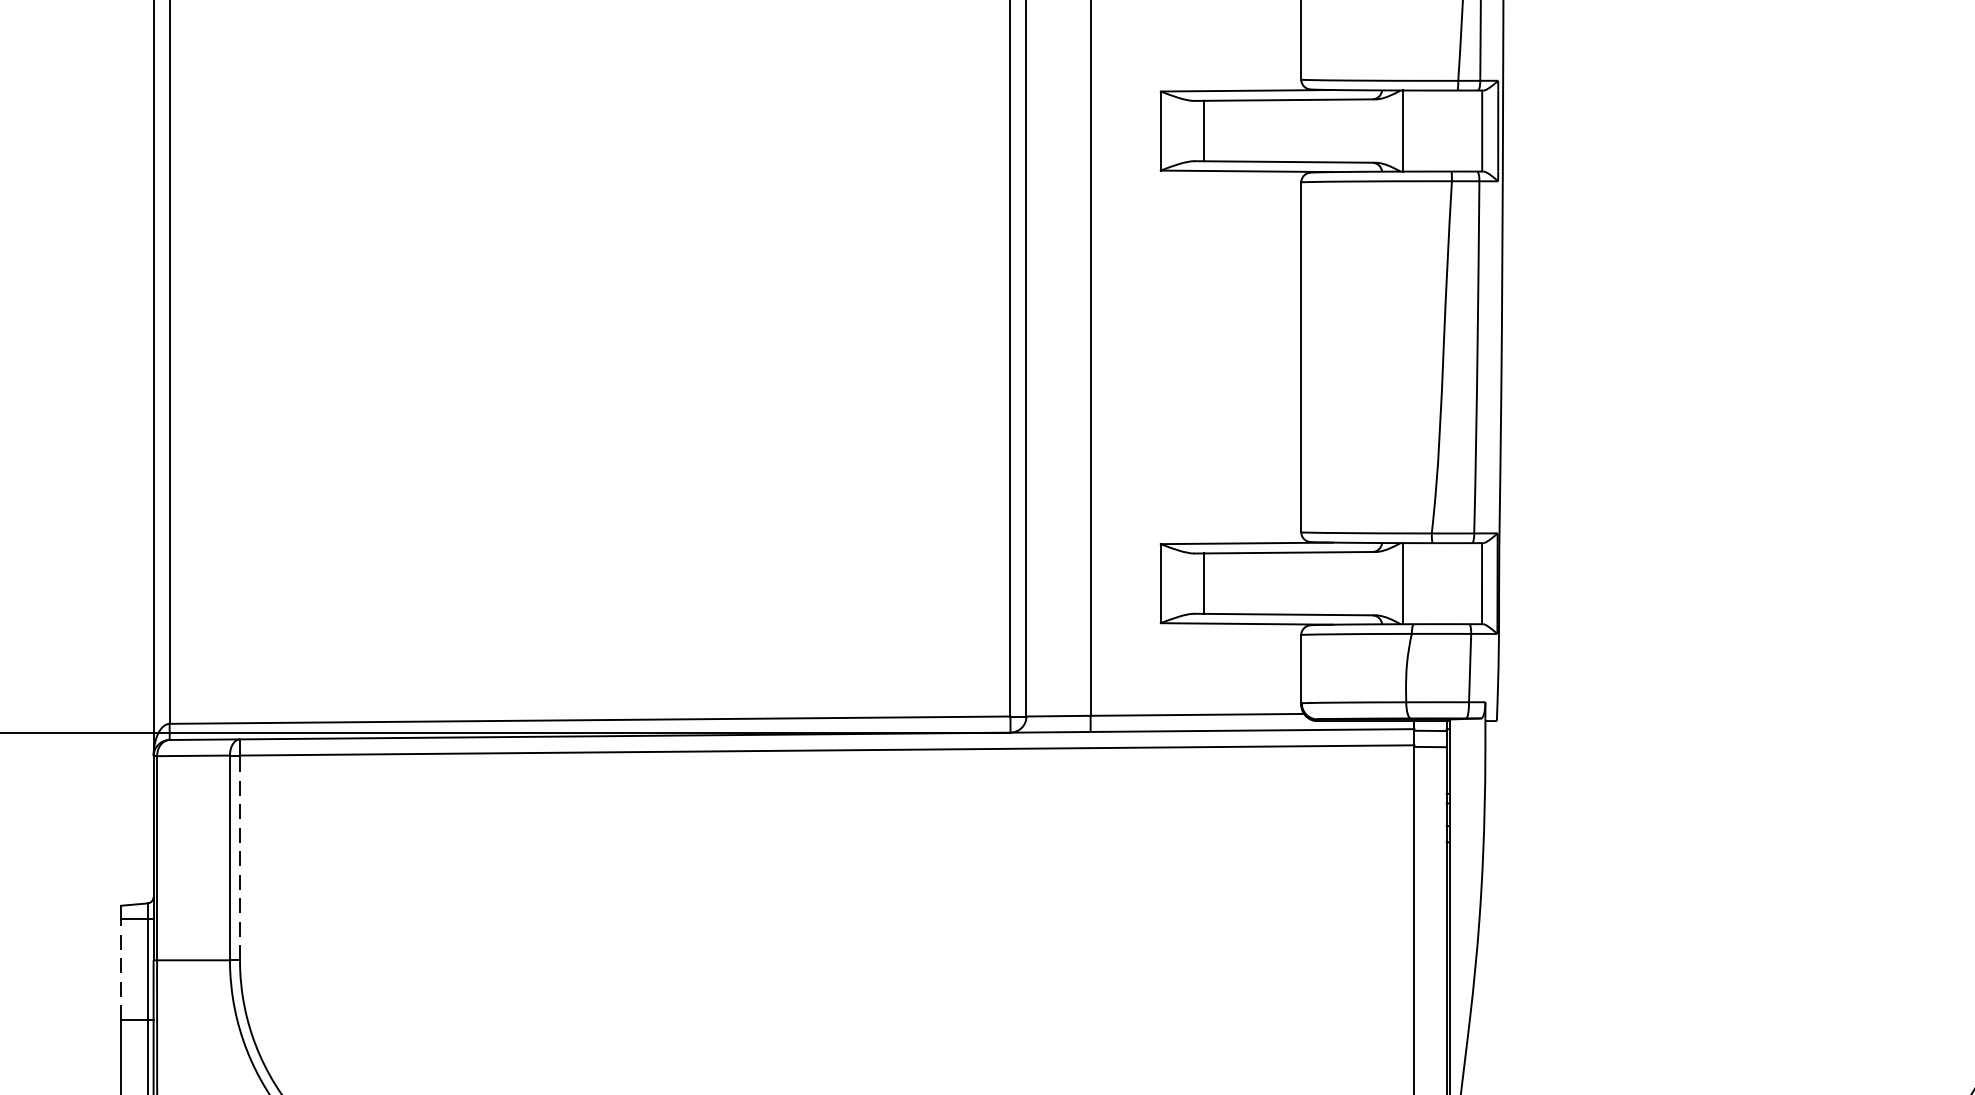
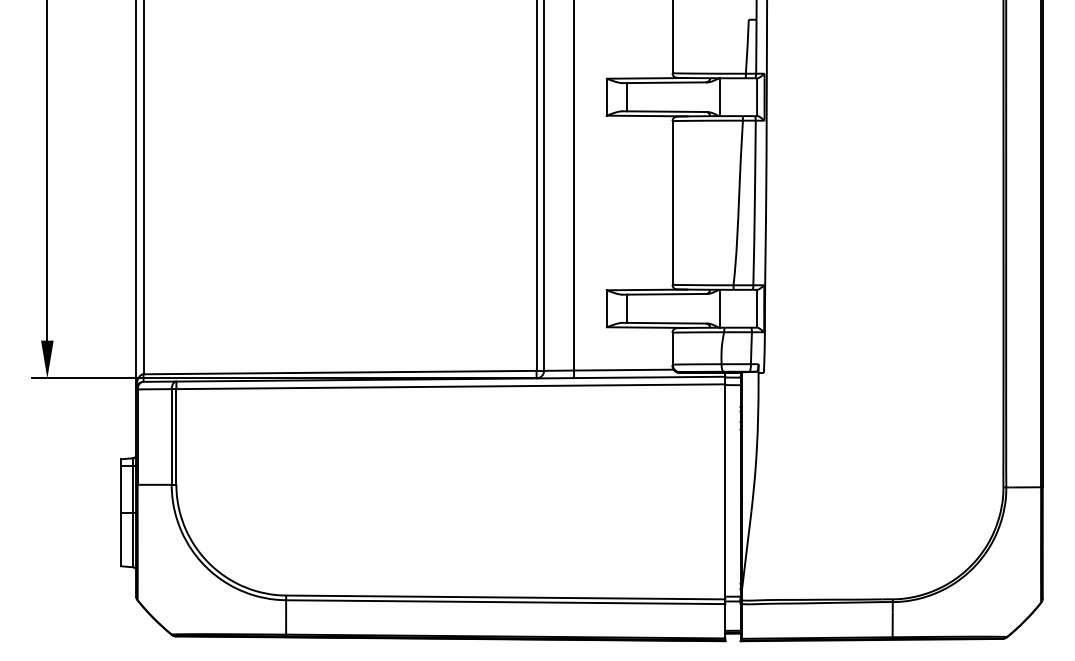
line: (240, 856) -> (176, 436), dashed -> solid
line: (120, 970) -> (120, 489), dashed -> solid

